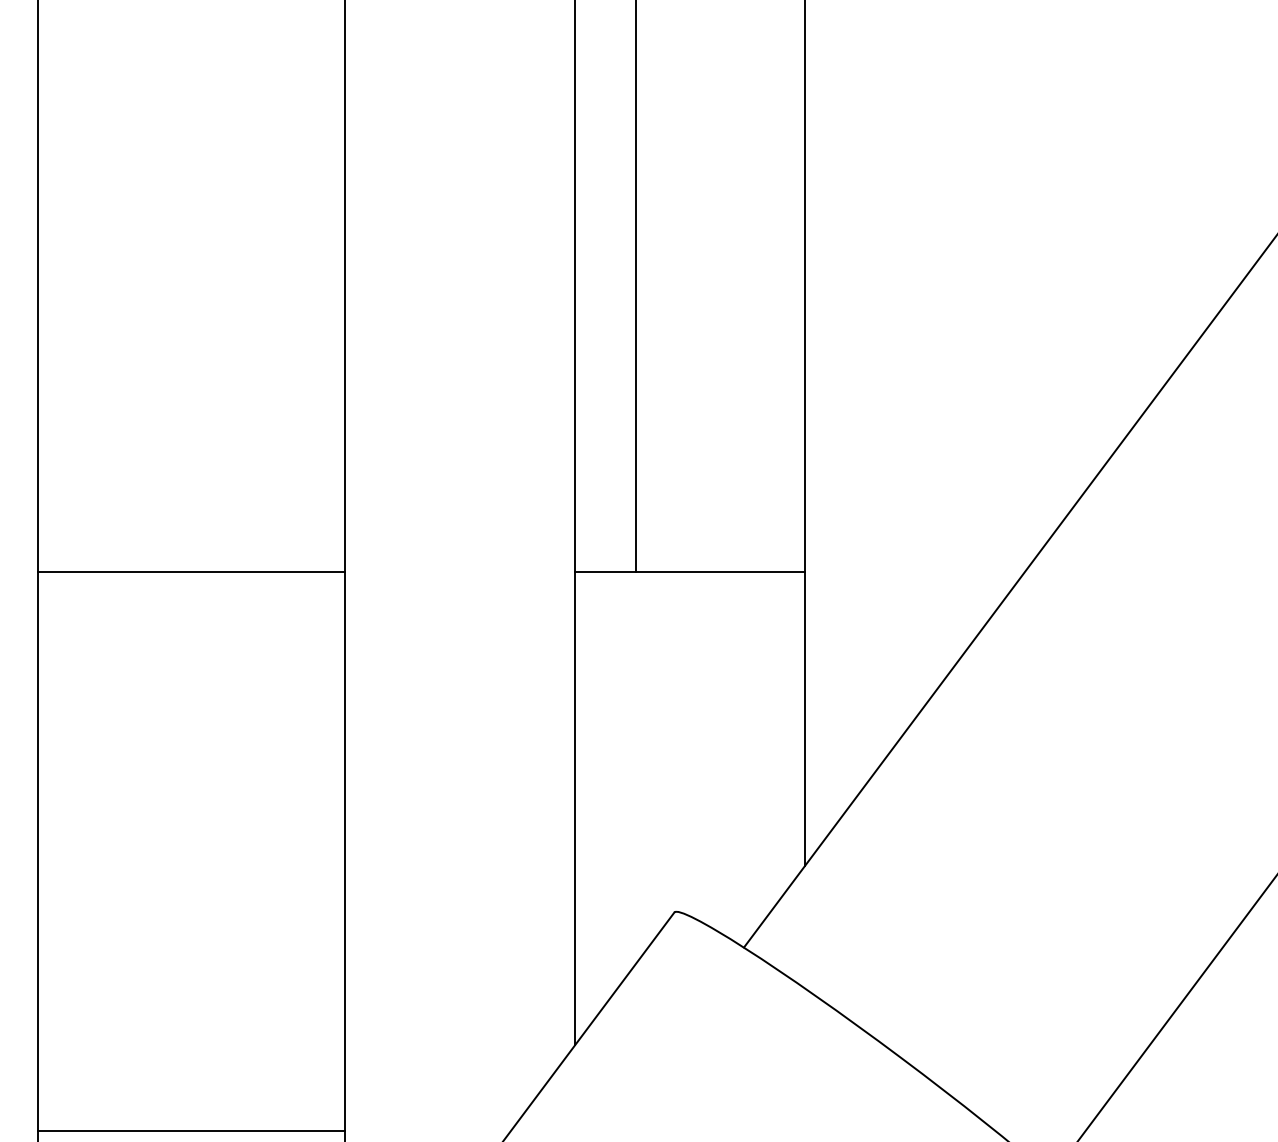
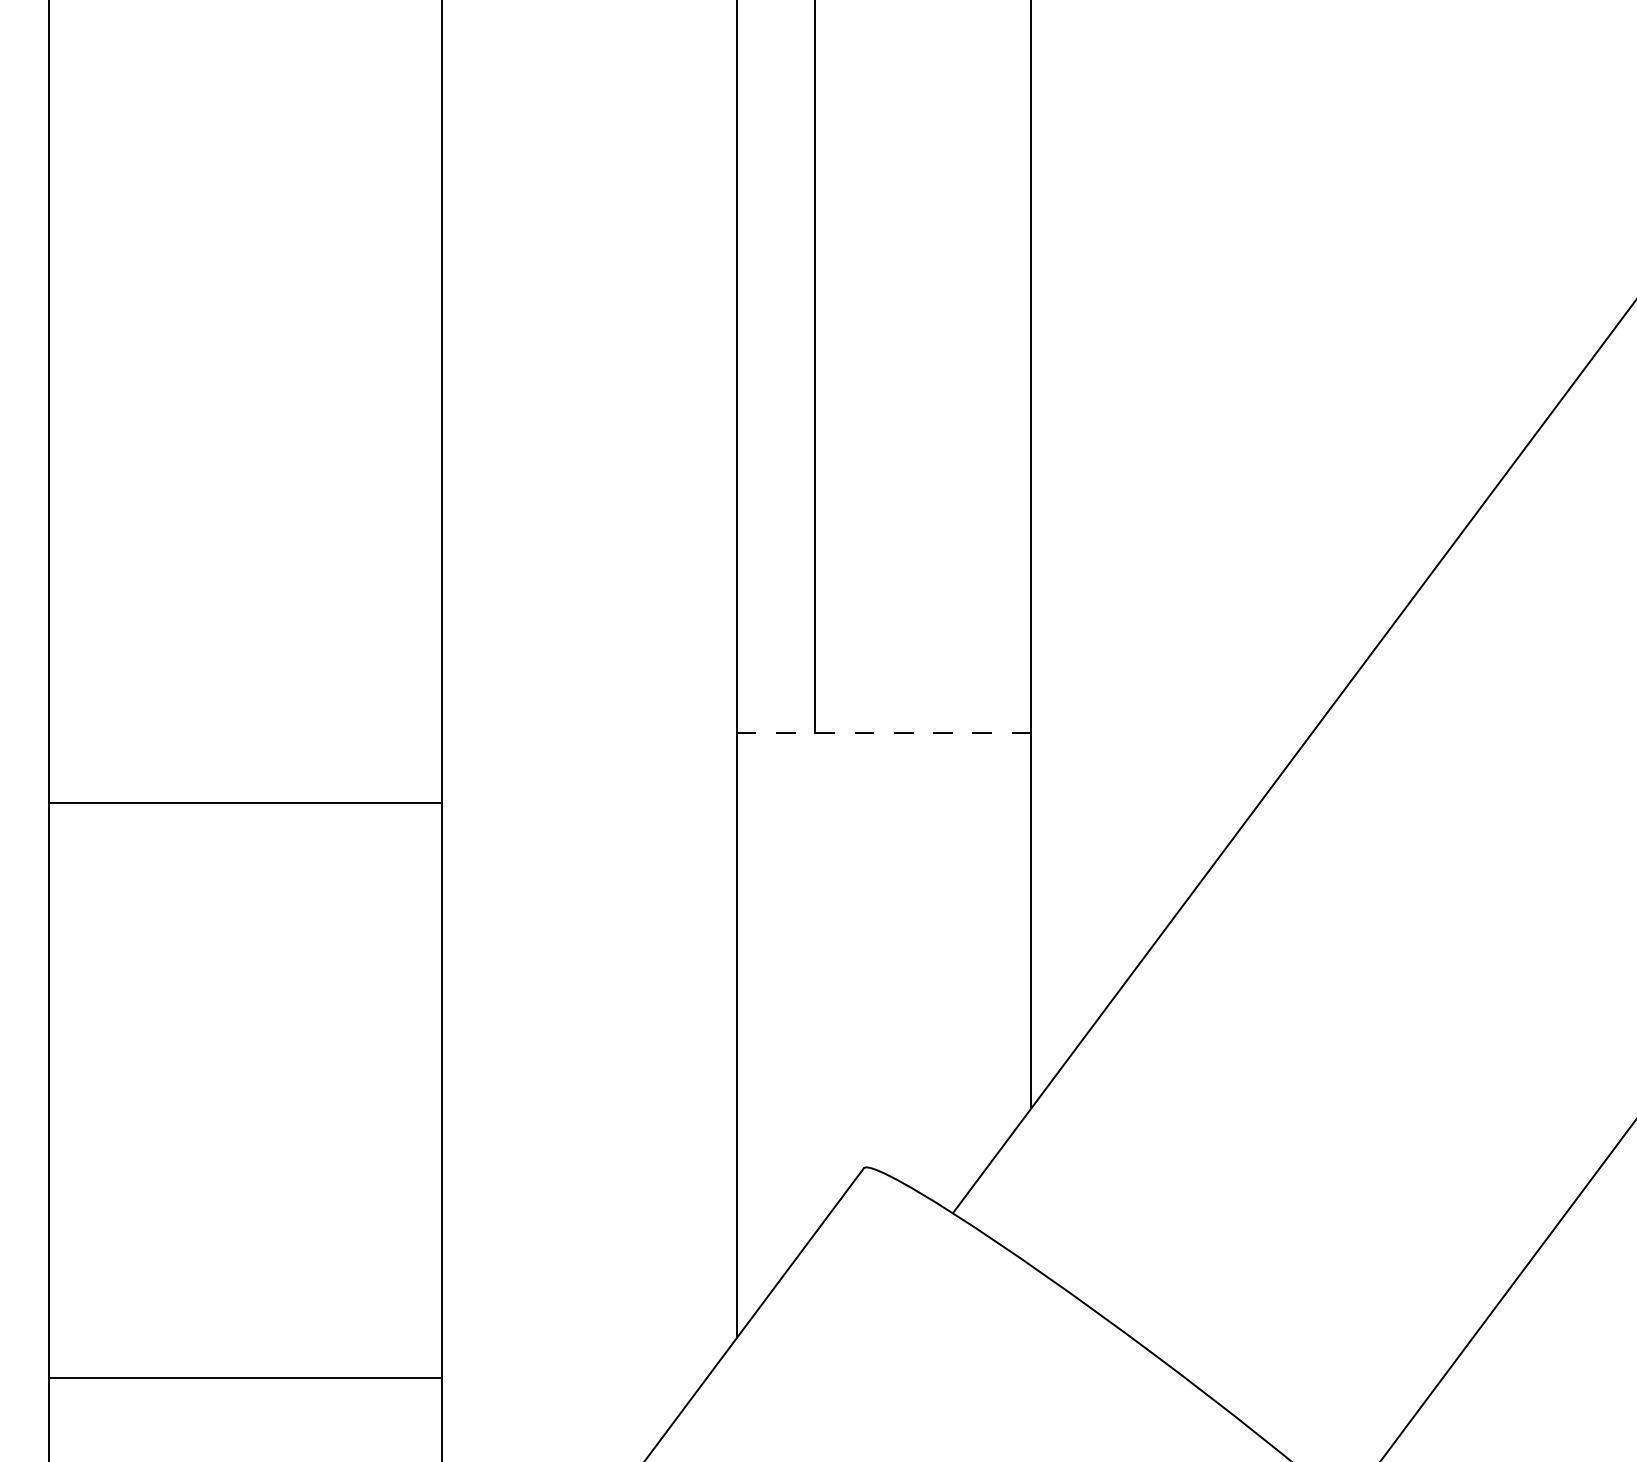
line: (191, 572) -> (245, 803), moved
line: (690, 572) -> (884, 732), solid -> dashed
line: (191, 1131) -> (245, 1378), moved

